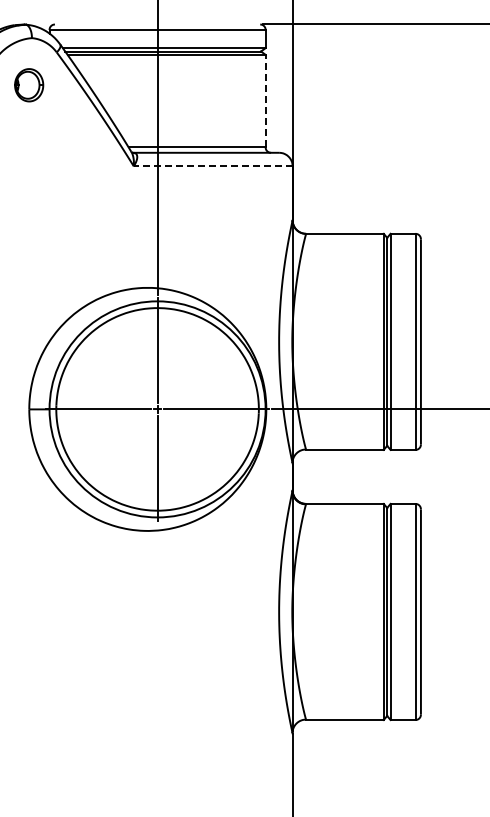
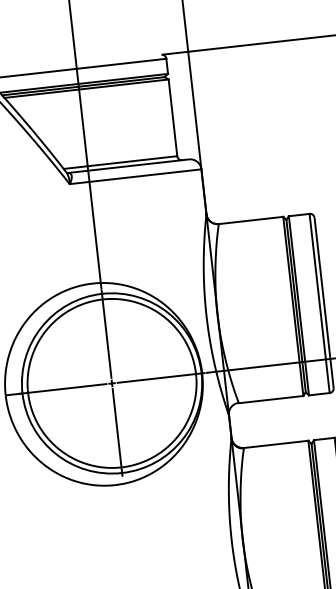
line: (265, 100) -> (172, 117), dashed -> solid
line: (212, 166) -> (134, 176), dashed -> solid

